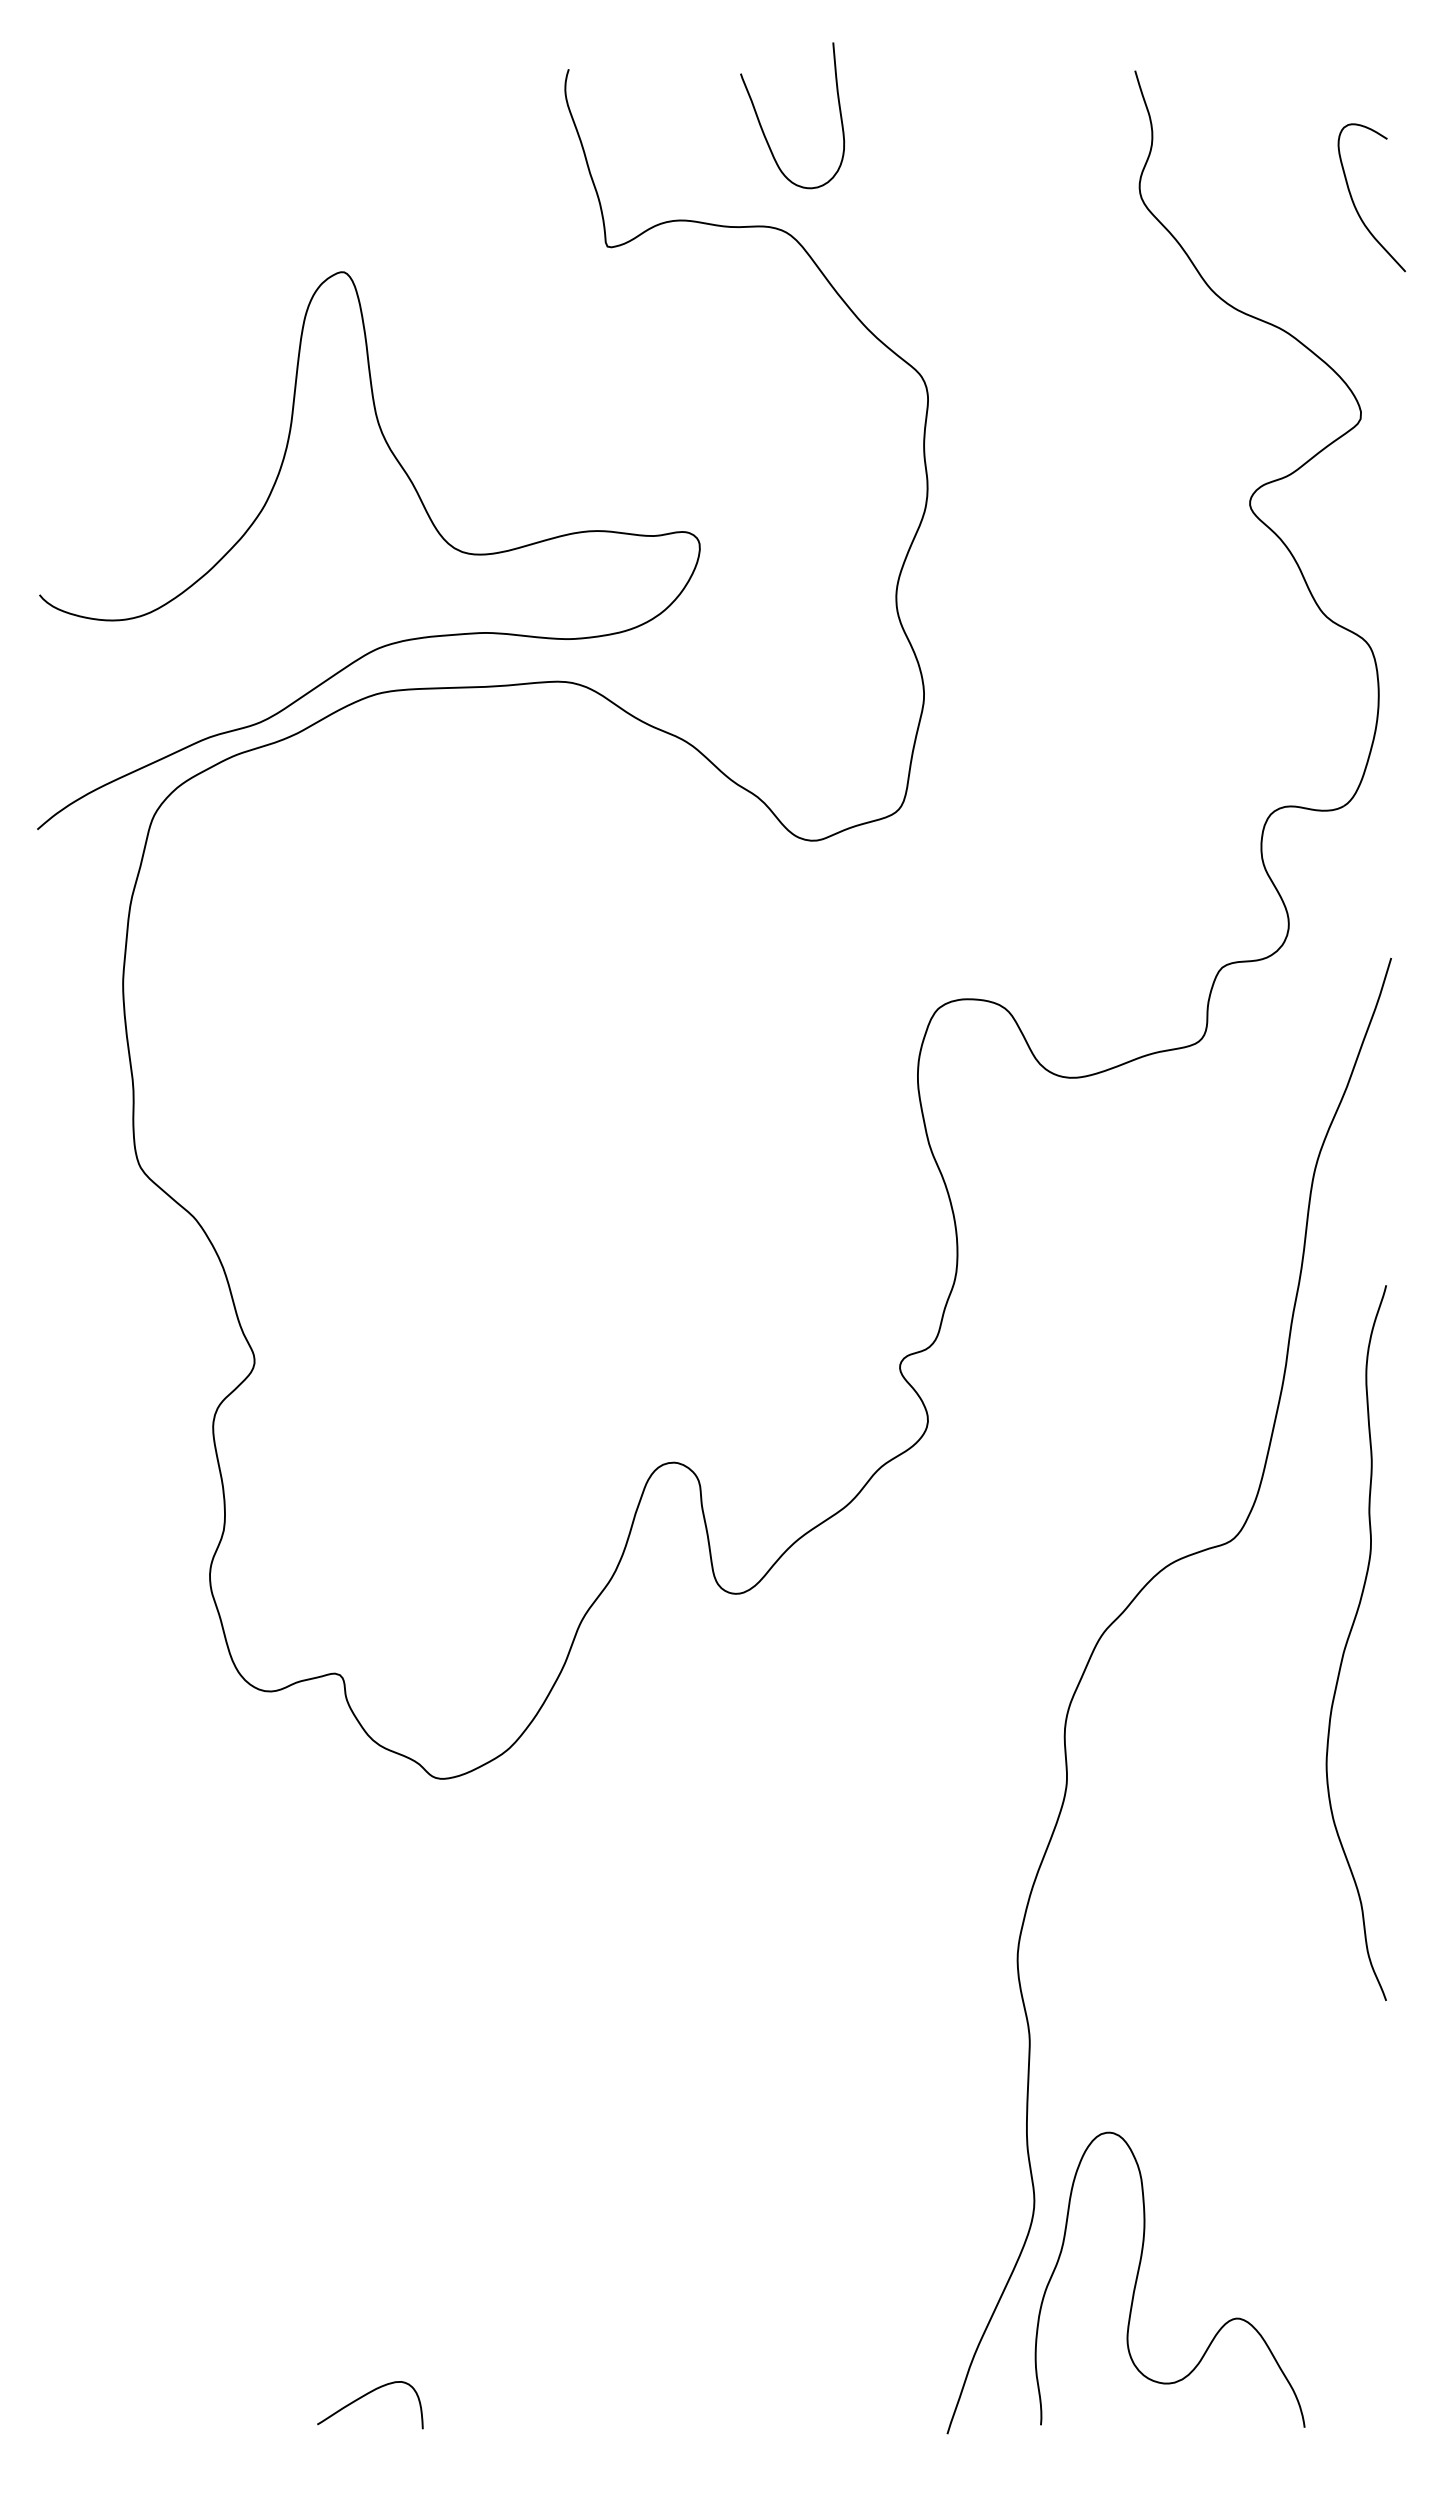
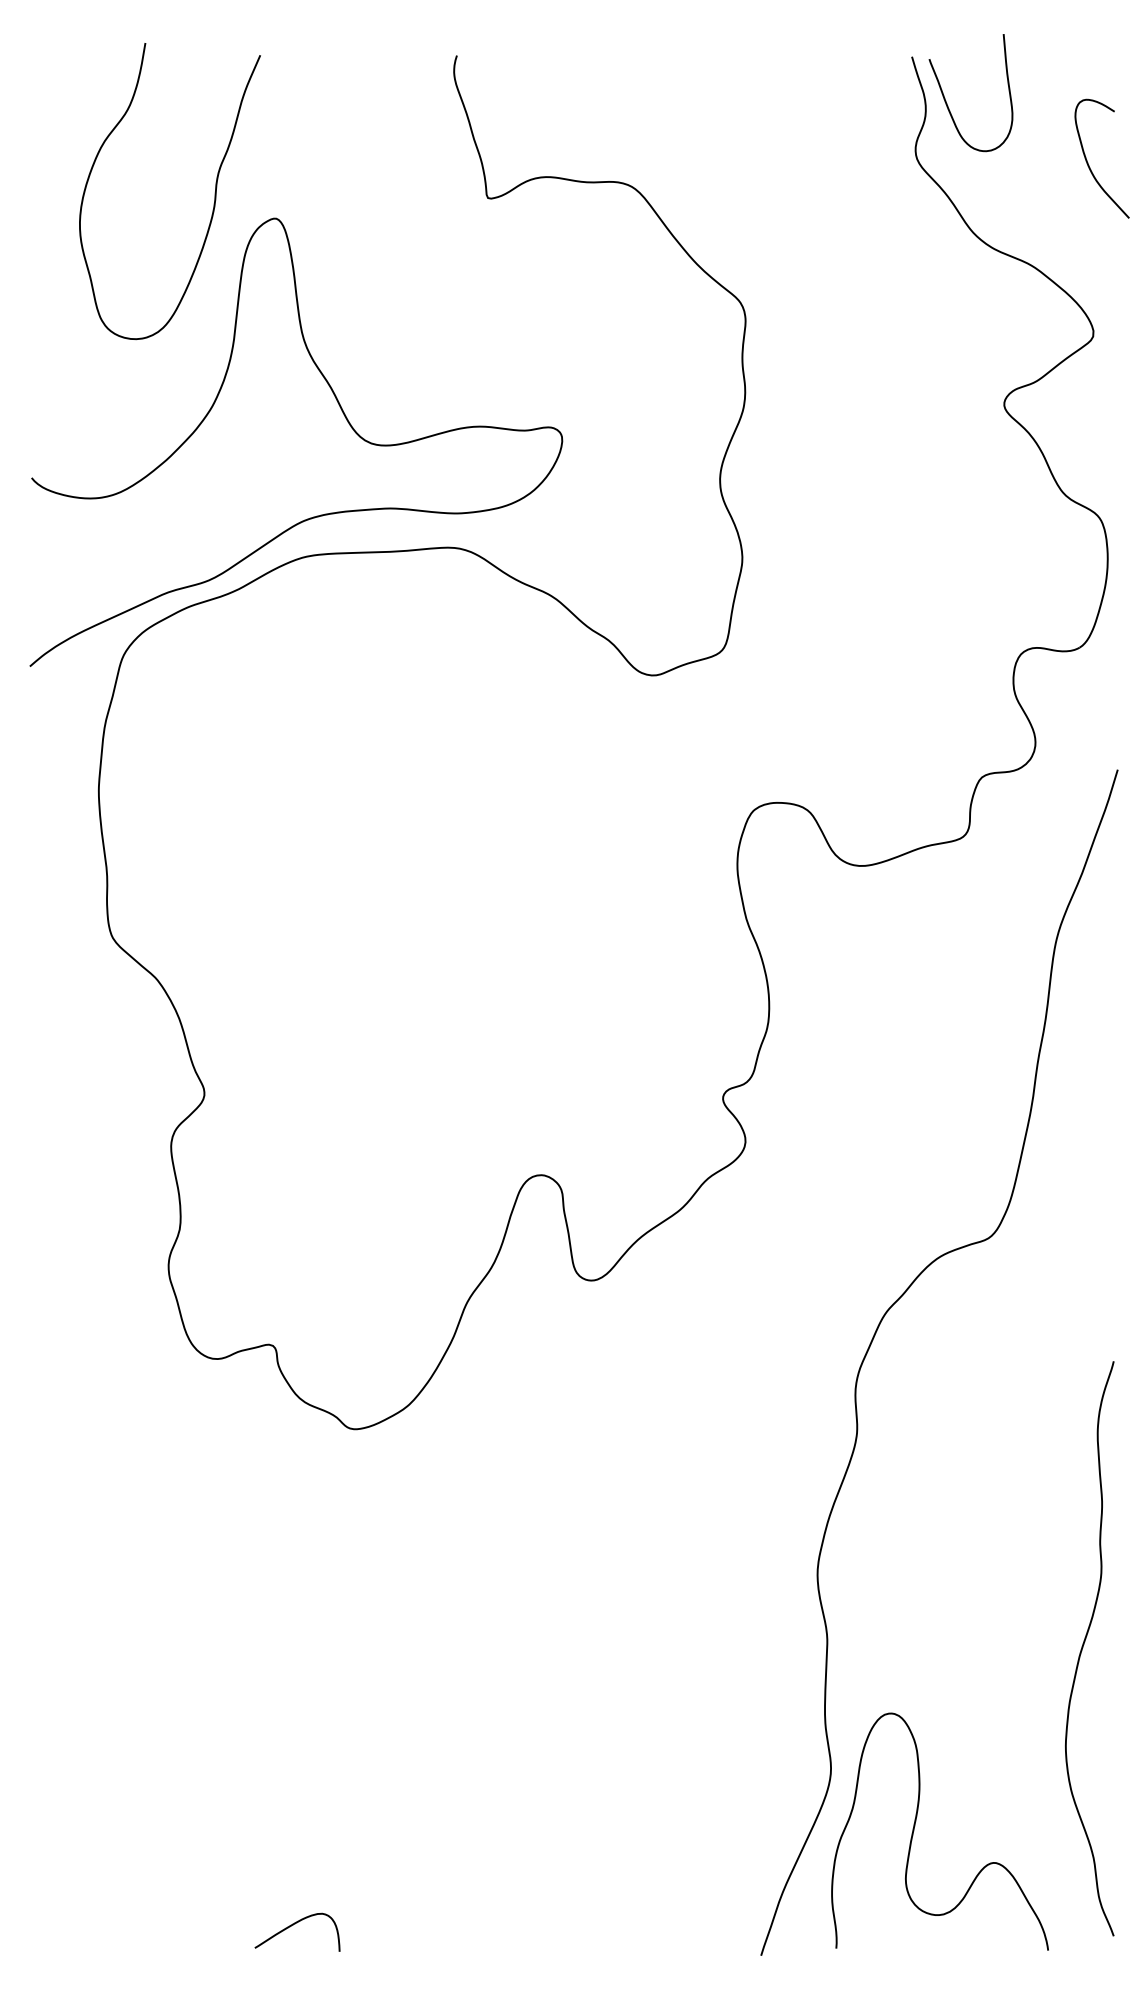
curve: (763, 129) -> (947, 103), moved
curve: (267, 238) -> (214, 191), added
curve: (1348, 1641) -> (1083, 1647), moved

